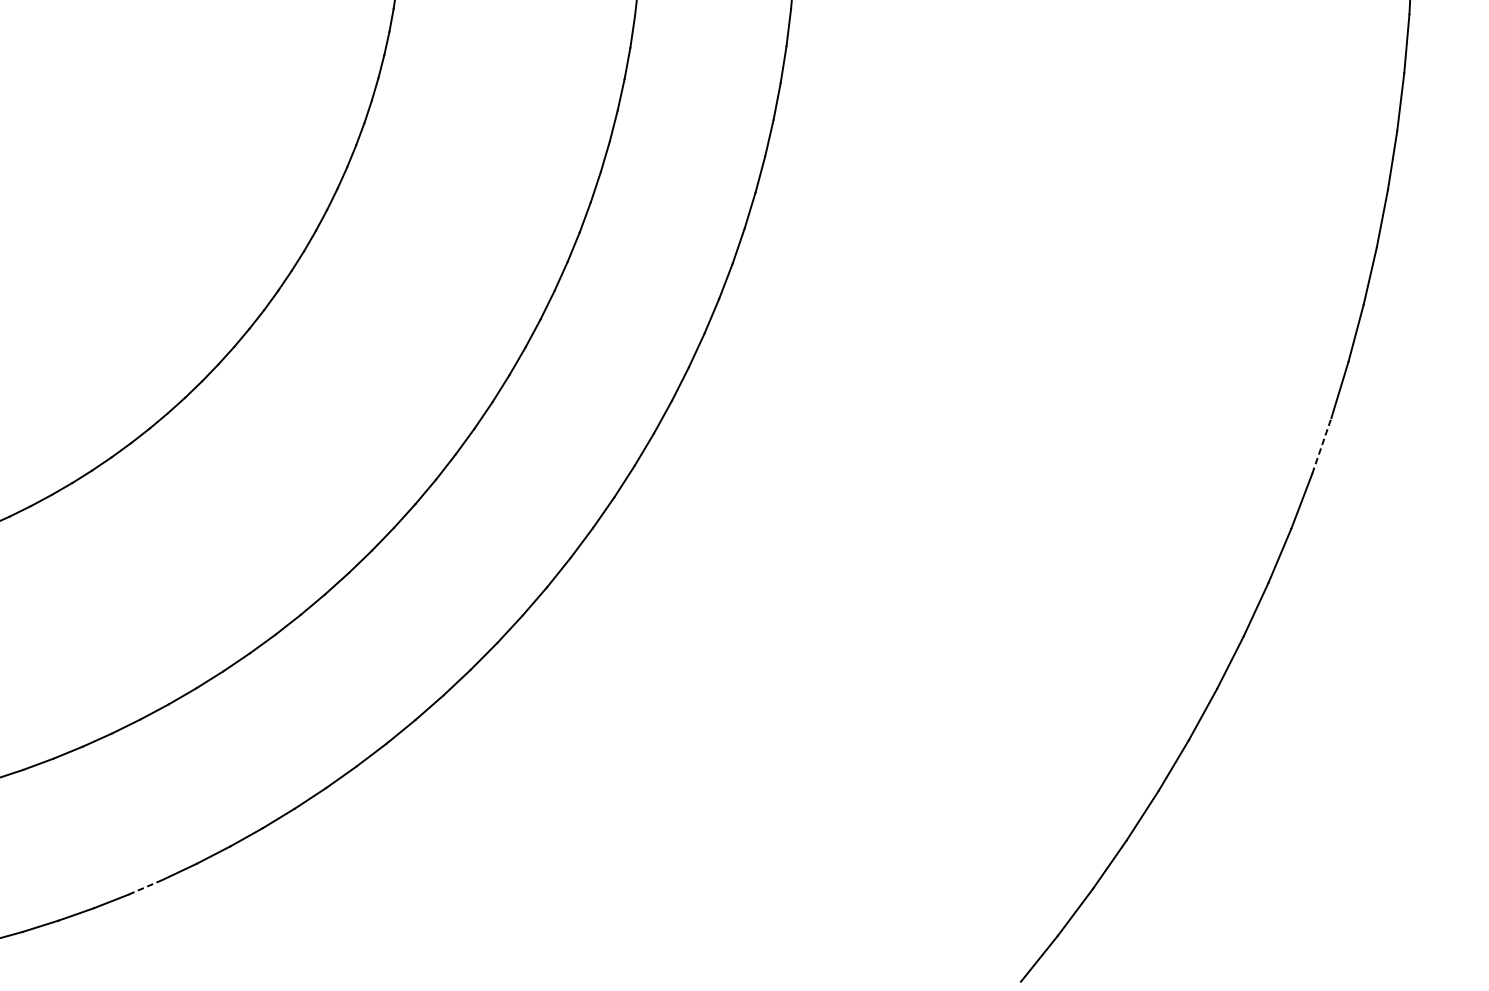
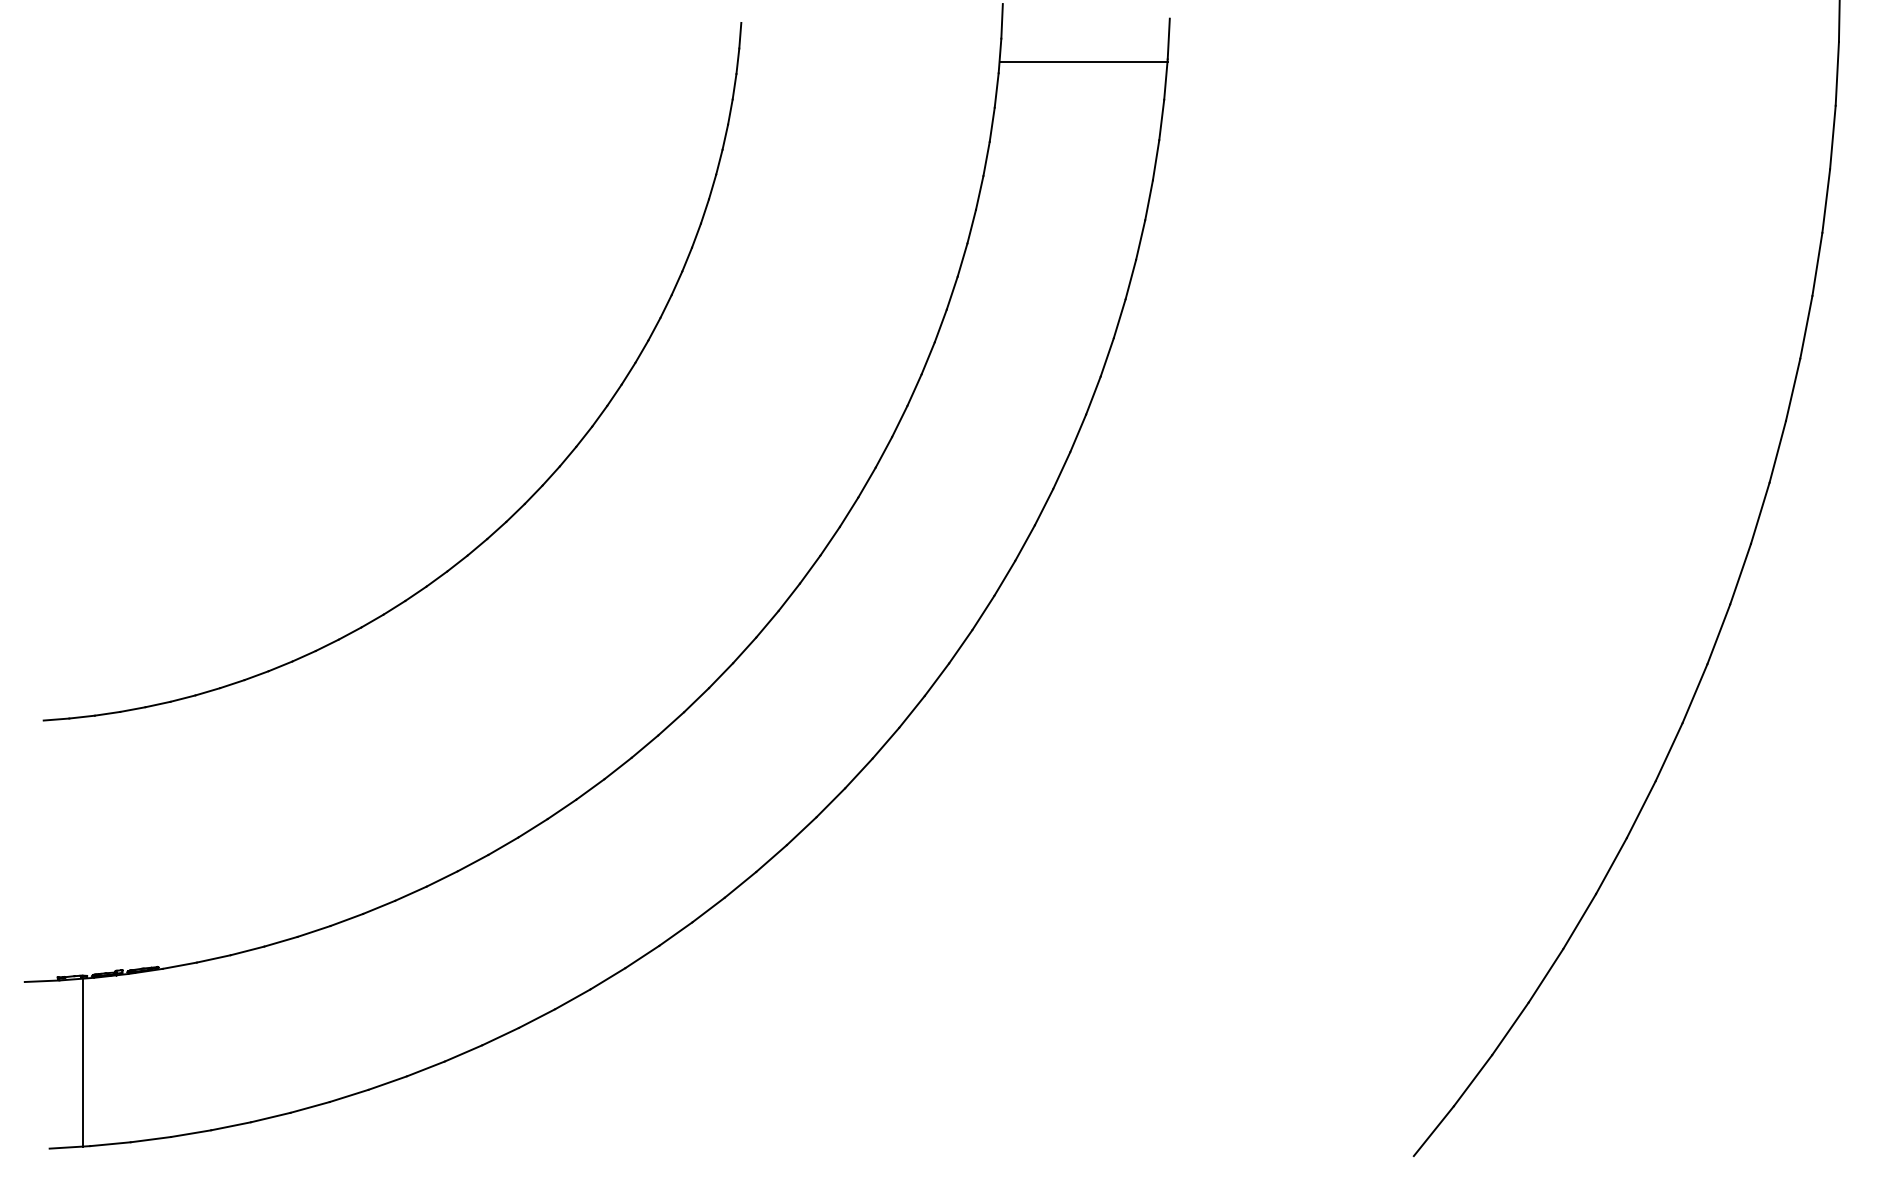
line: (1321, 446) -> (1740, 574), dashed -> solid
line: (145, 887) -> (463, 1053), dashed -> solid

